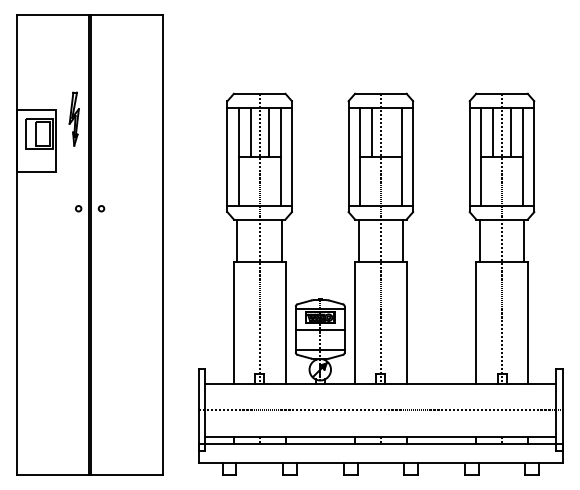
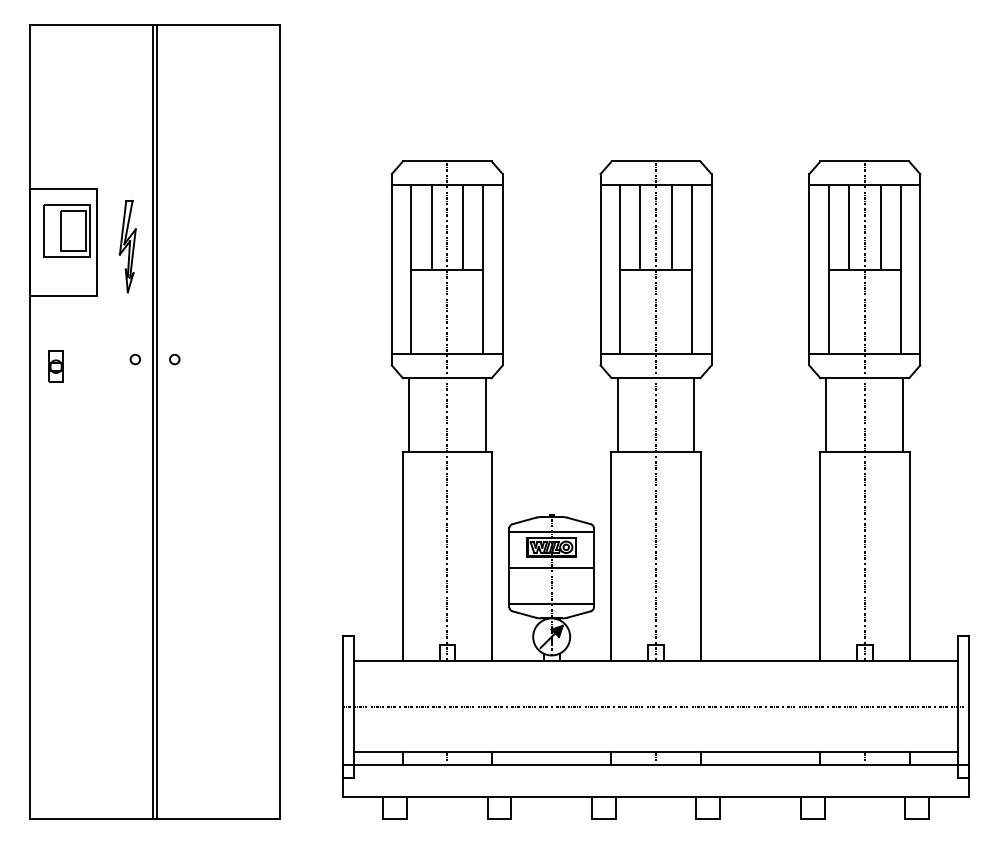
part: (73, 118) -> (126, 245), moved
line: (390, 131) -> (672, 226), added
part: (32, 212) -> (55, 366), added

